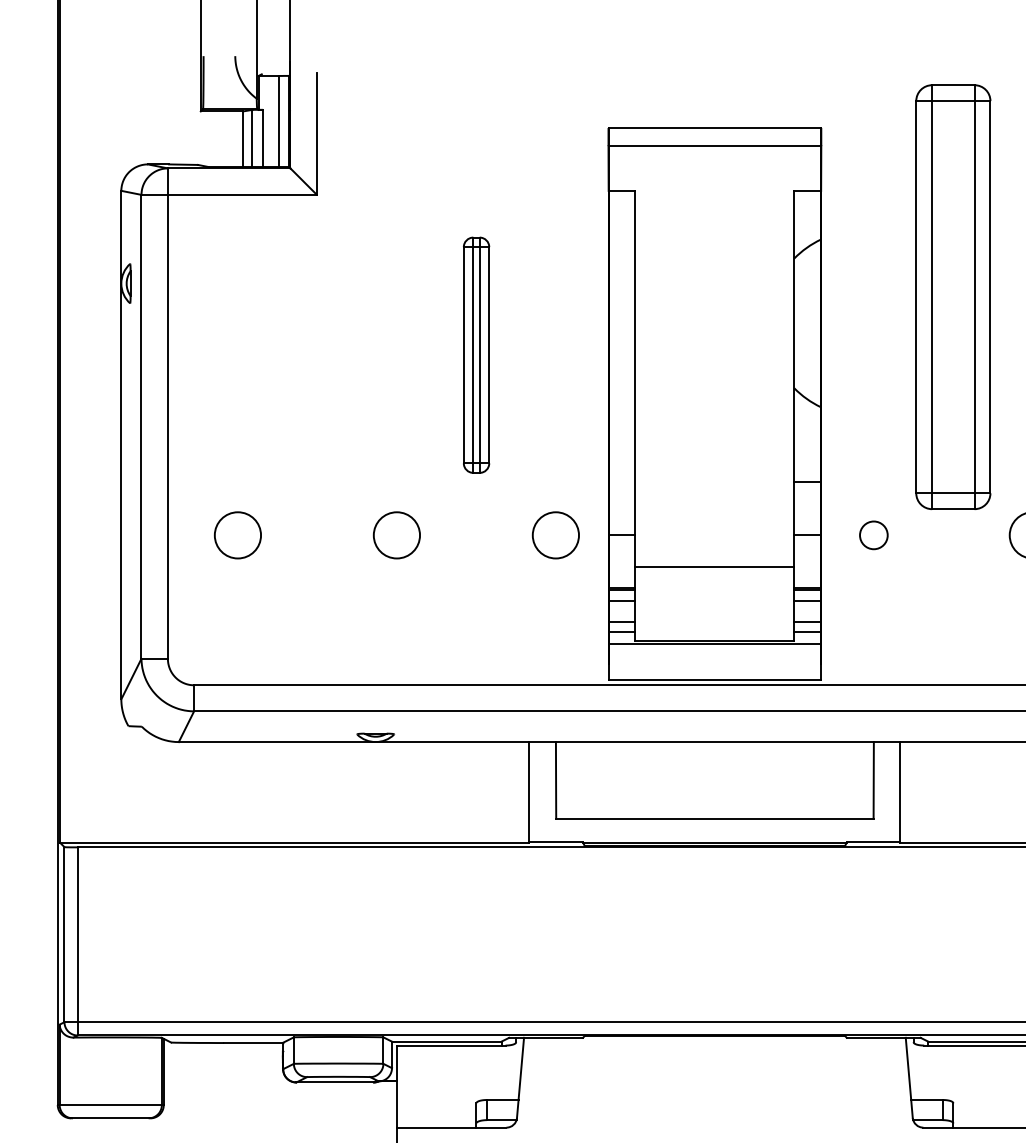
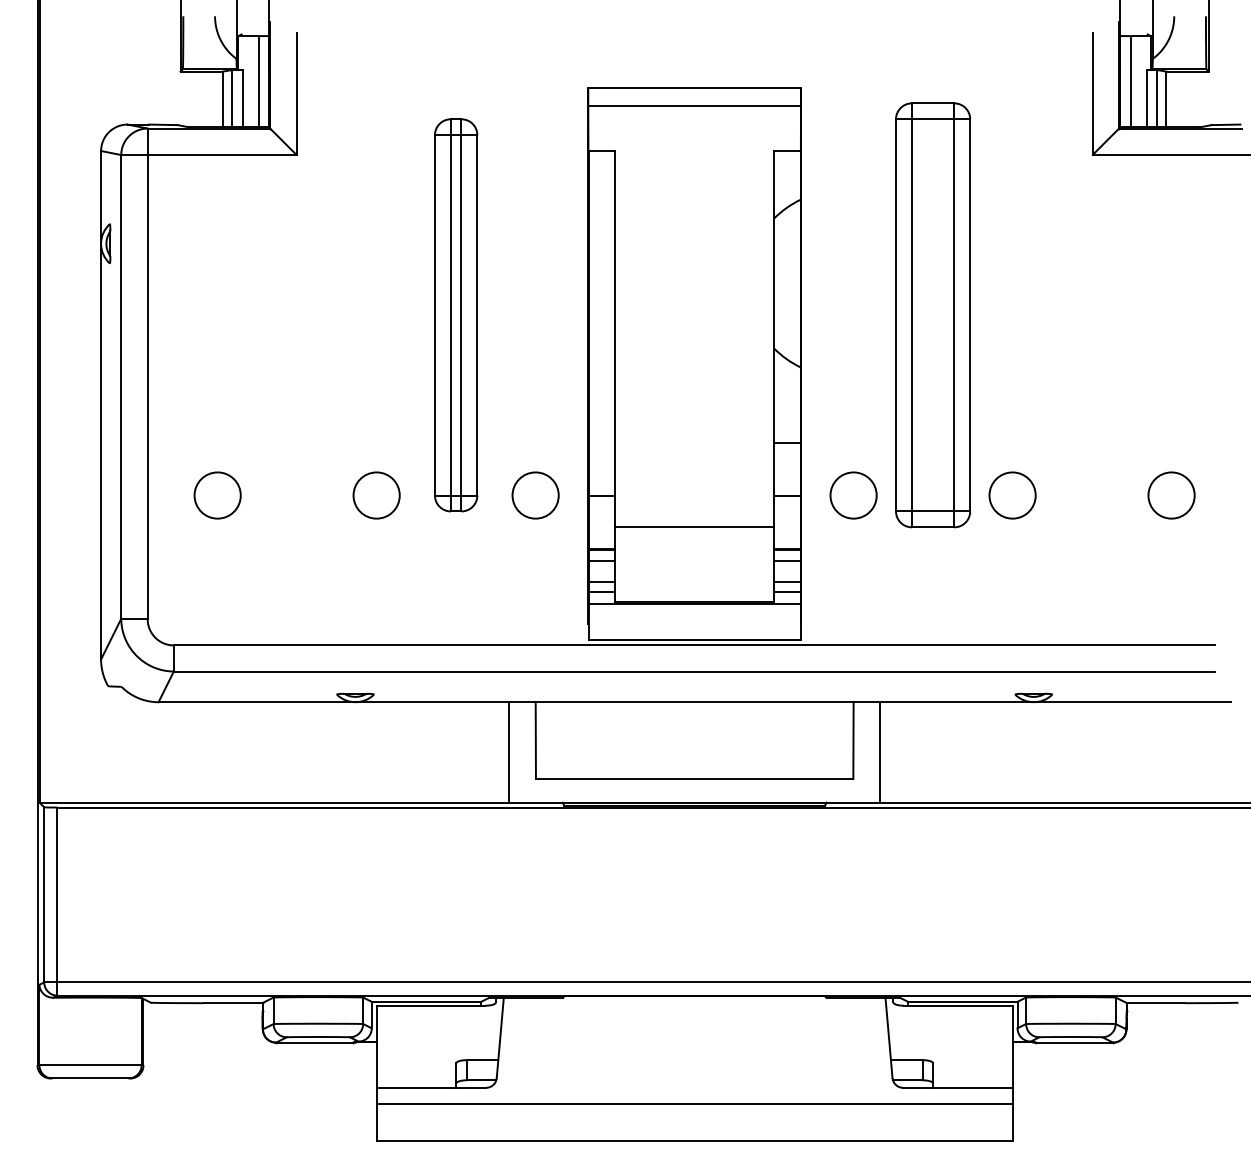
part: (953, 297) -> (933, 315), moved
part: (476, 355) -> (456, 315), size x1.67
circle: (873, 535) -> (853, 495), size x1.67

